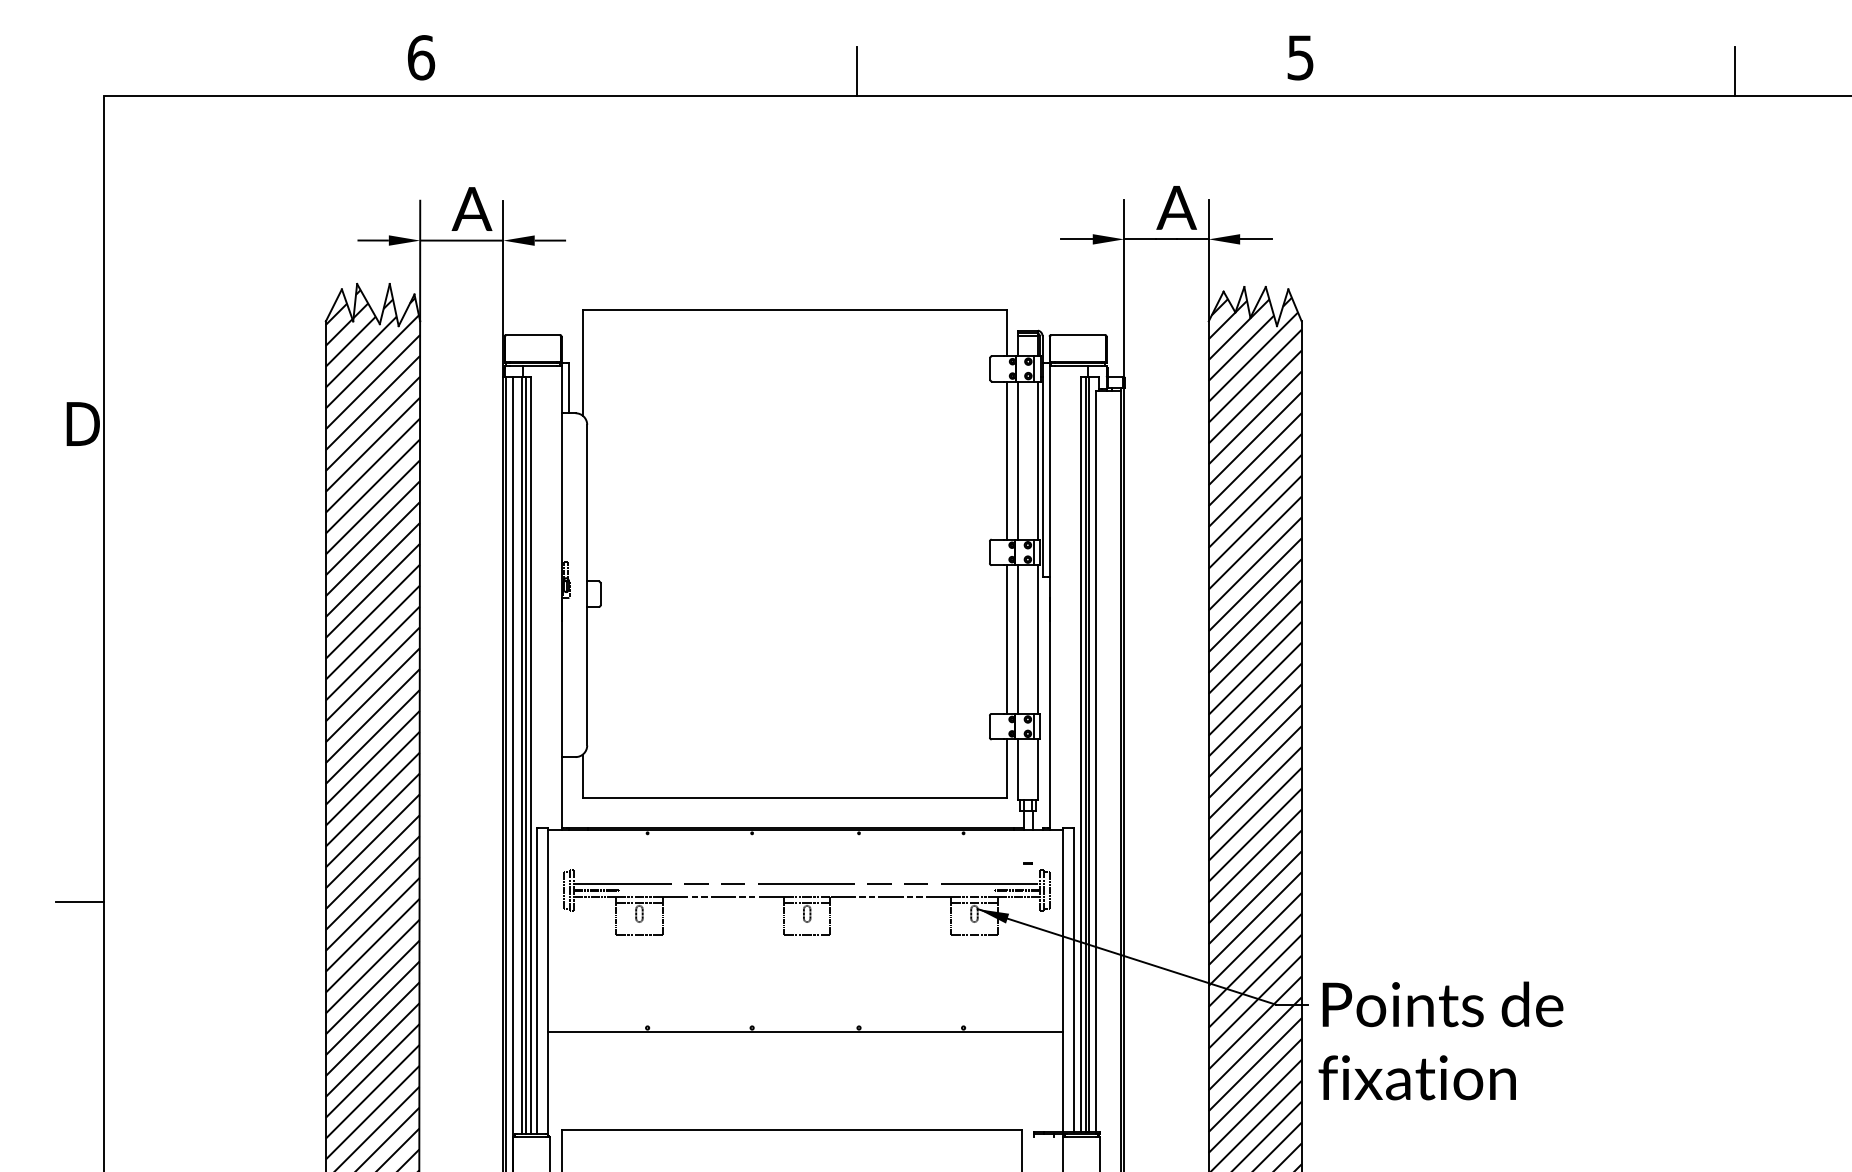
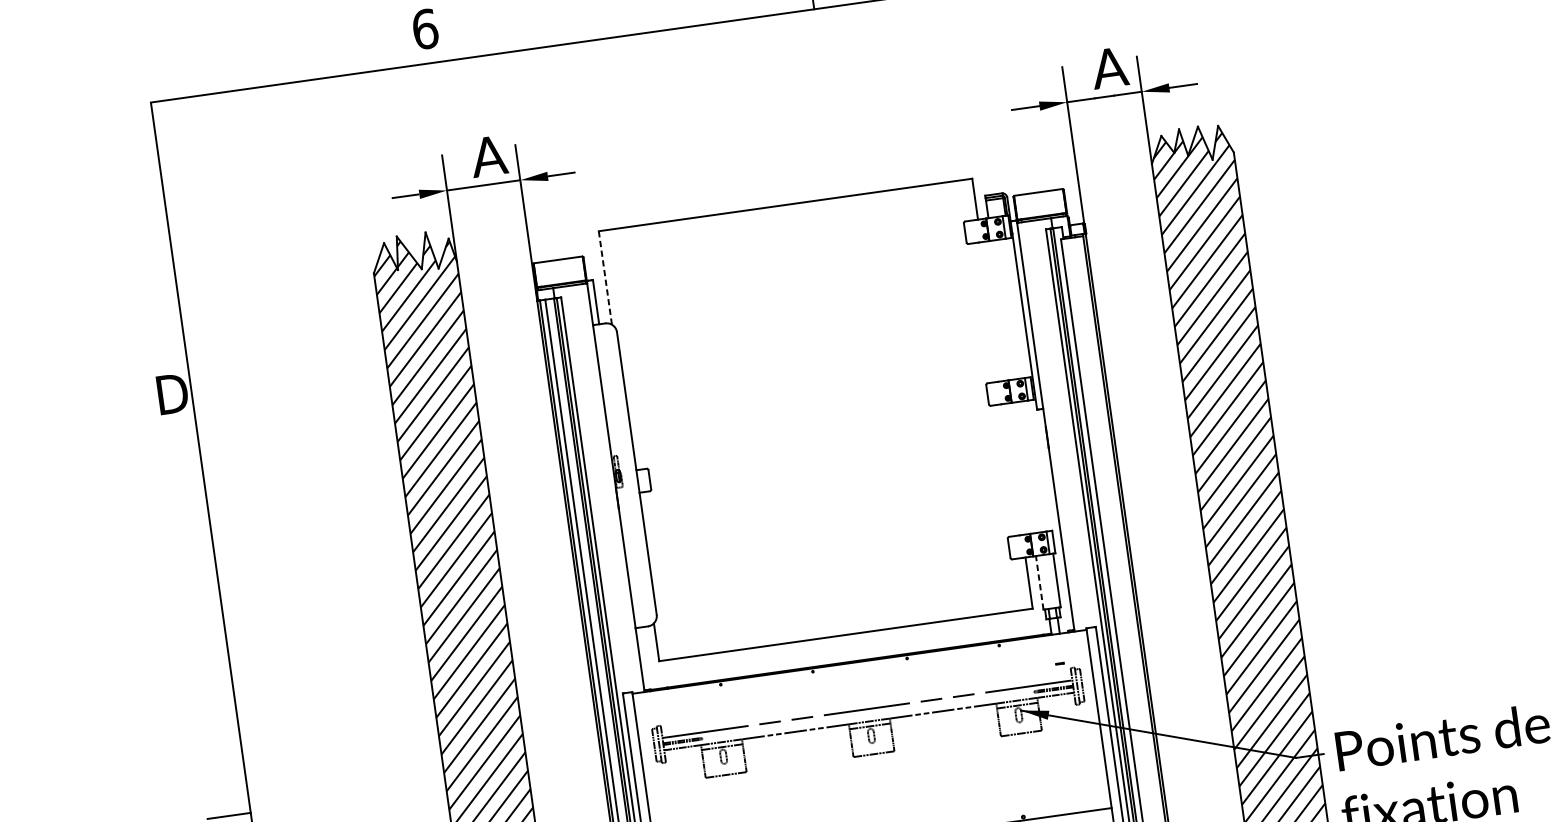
line: (582, 363) -> (605, 278), solid -> dashed
line: (1006, 460) -> (990, 311), removed
line: (1018, 460) -> (1001, 310), removed
line: (1037, 460) -> (1018, 307), removed
line: (1006, 639) -> (1013, 469), removed
line: (1018, 639) -> (1023, 467), removed
line: (1037, 639) -> (1040, 465), removed
line: (1018, 769) -> (1039, 582), solid -> dashed

